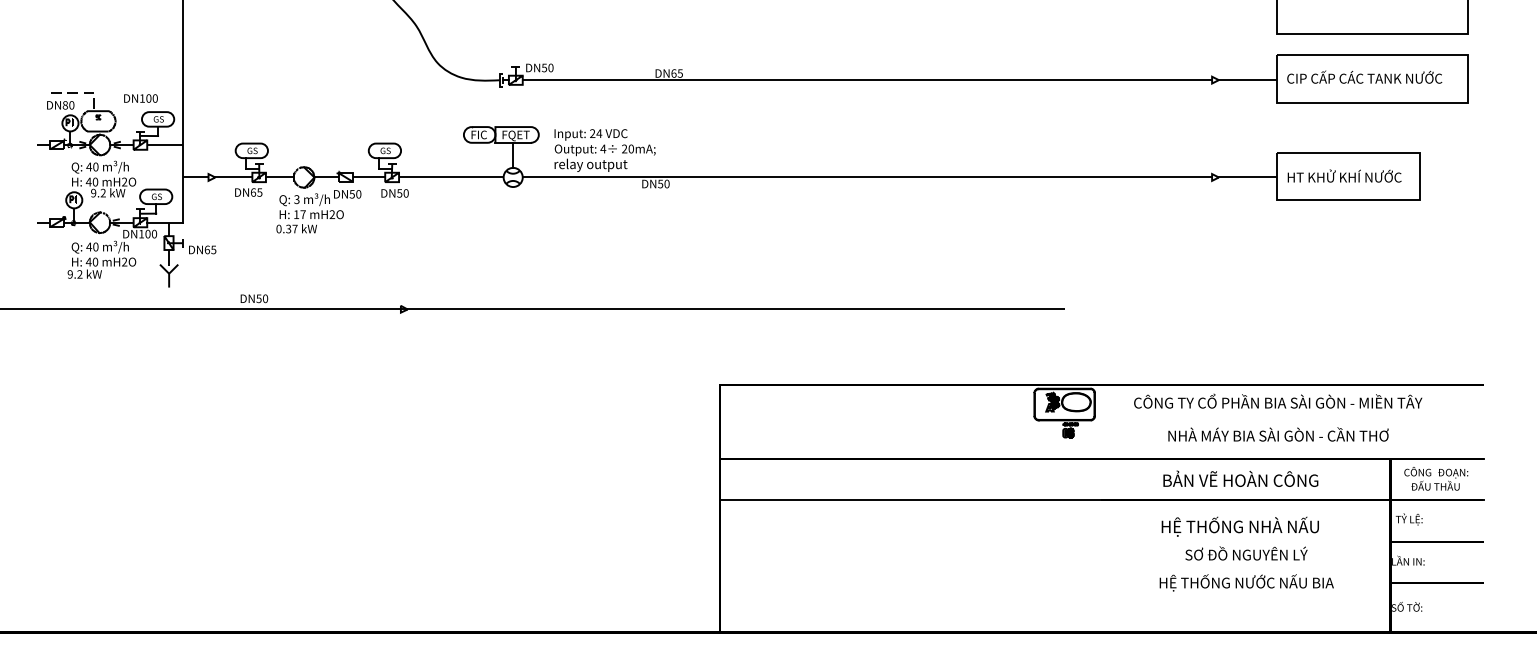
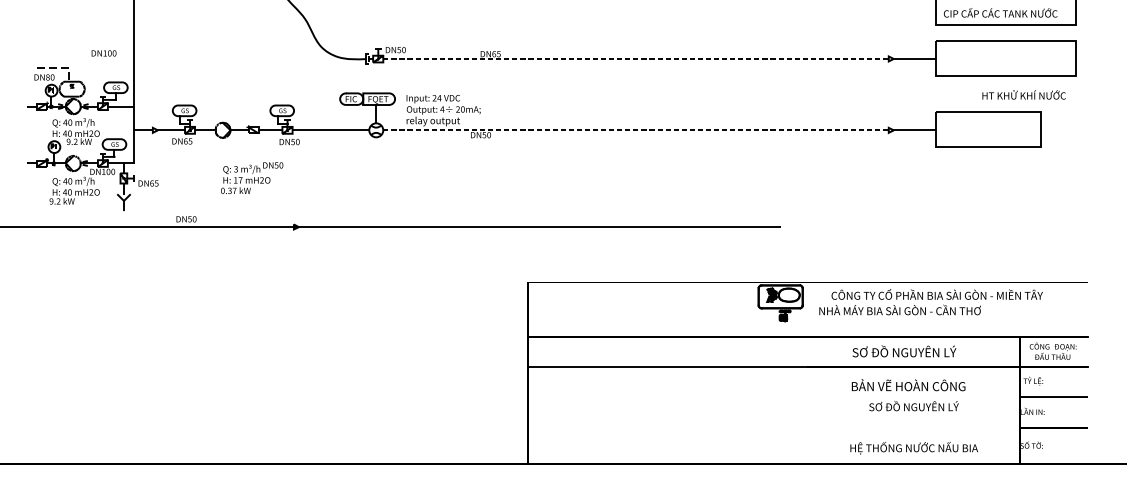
text: (1364, 76) -> (1000, 12), moved
line: (867, 80) -> (636, 59), solid -> dashed
text: (140, 98) -> (103, 53), moved
text: (1344, 175) -> (1024, 94), moved
line: (867, 177) -> (636, 130), solid -> dashed
text: (318, 211) -> (251, 178), moved
text: (1278, 434) -> (900, 310), moved
text: (1240, 478) -> (909, 351), BẢN VẼ HOÀN CÔNG -> SƠ ĐỒ NGUYÊN LÝ
text: (1240, 526) -> (909, 386), HỆ THỐNG NHÀ NẤU -> BẢN VẼ HOÀN CÔNG
text: (1246, 582) -> (914, 447), moved

